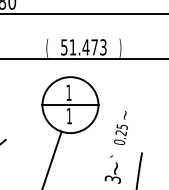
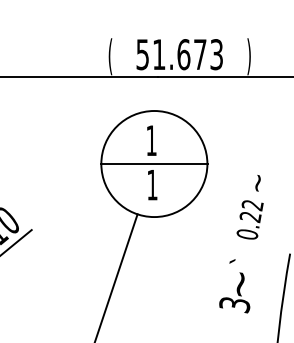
text: (85, 47) -> (182, 54), 51.473 -> 51.673
text: (122, 126) -> (252, 204), 0.25 -> 0.22

